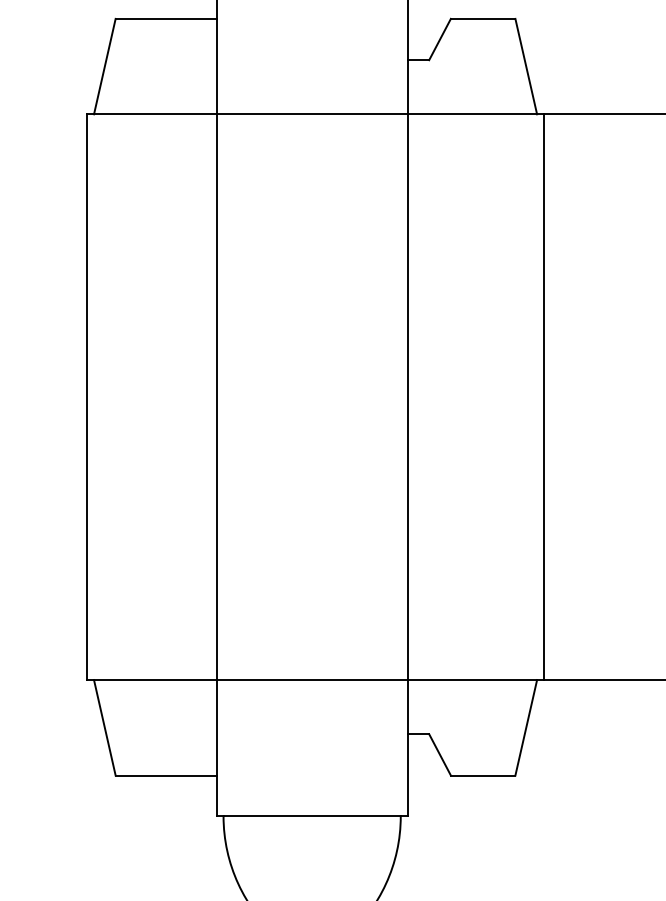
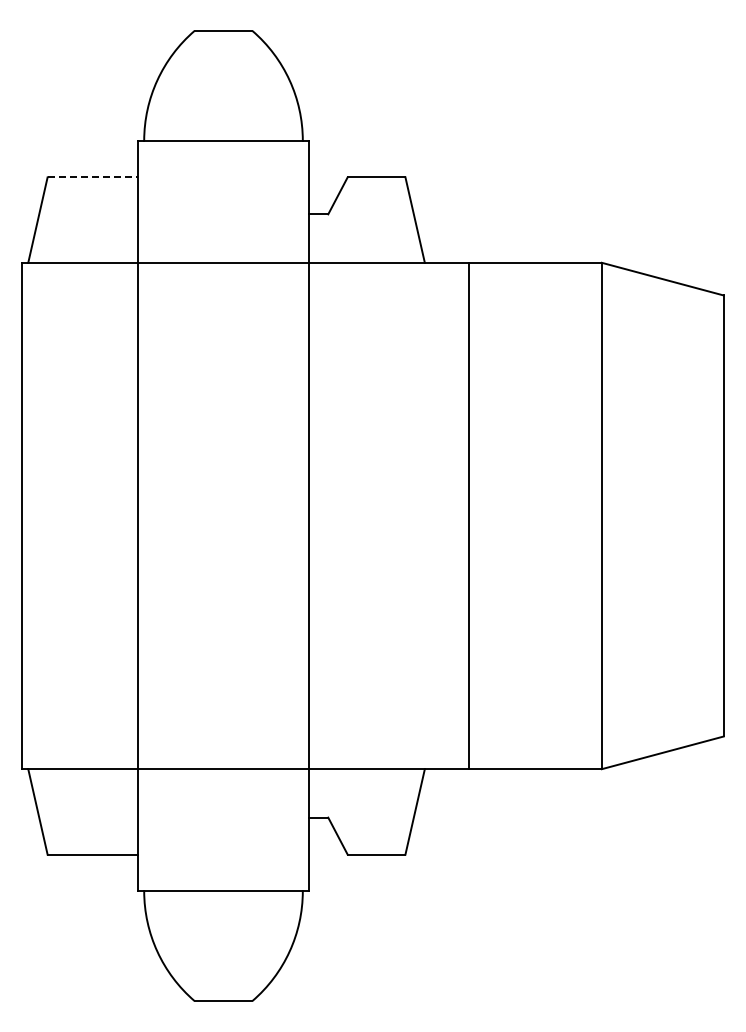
line: (166, 19) -> (93, 177), solid -> dashed
line: (543, 396) -> (468, 515), moved

